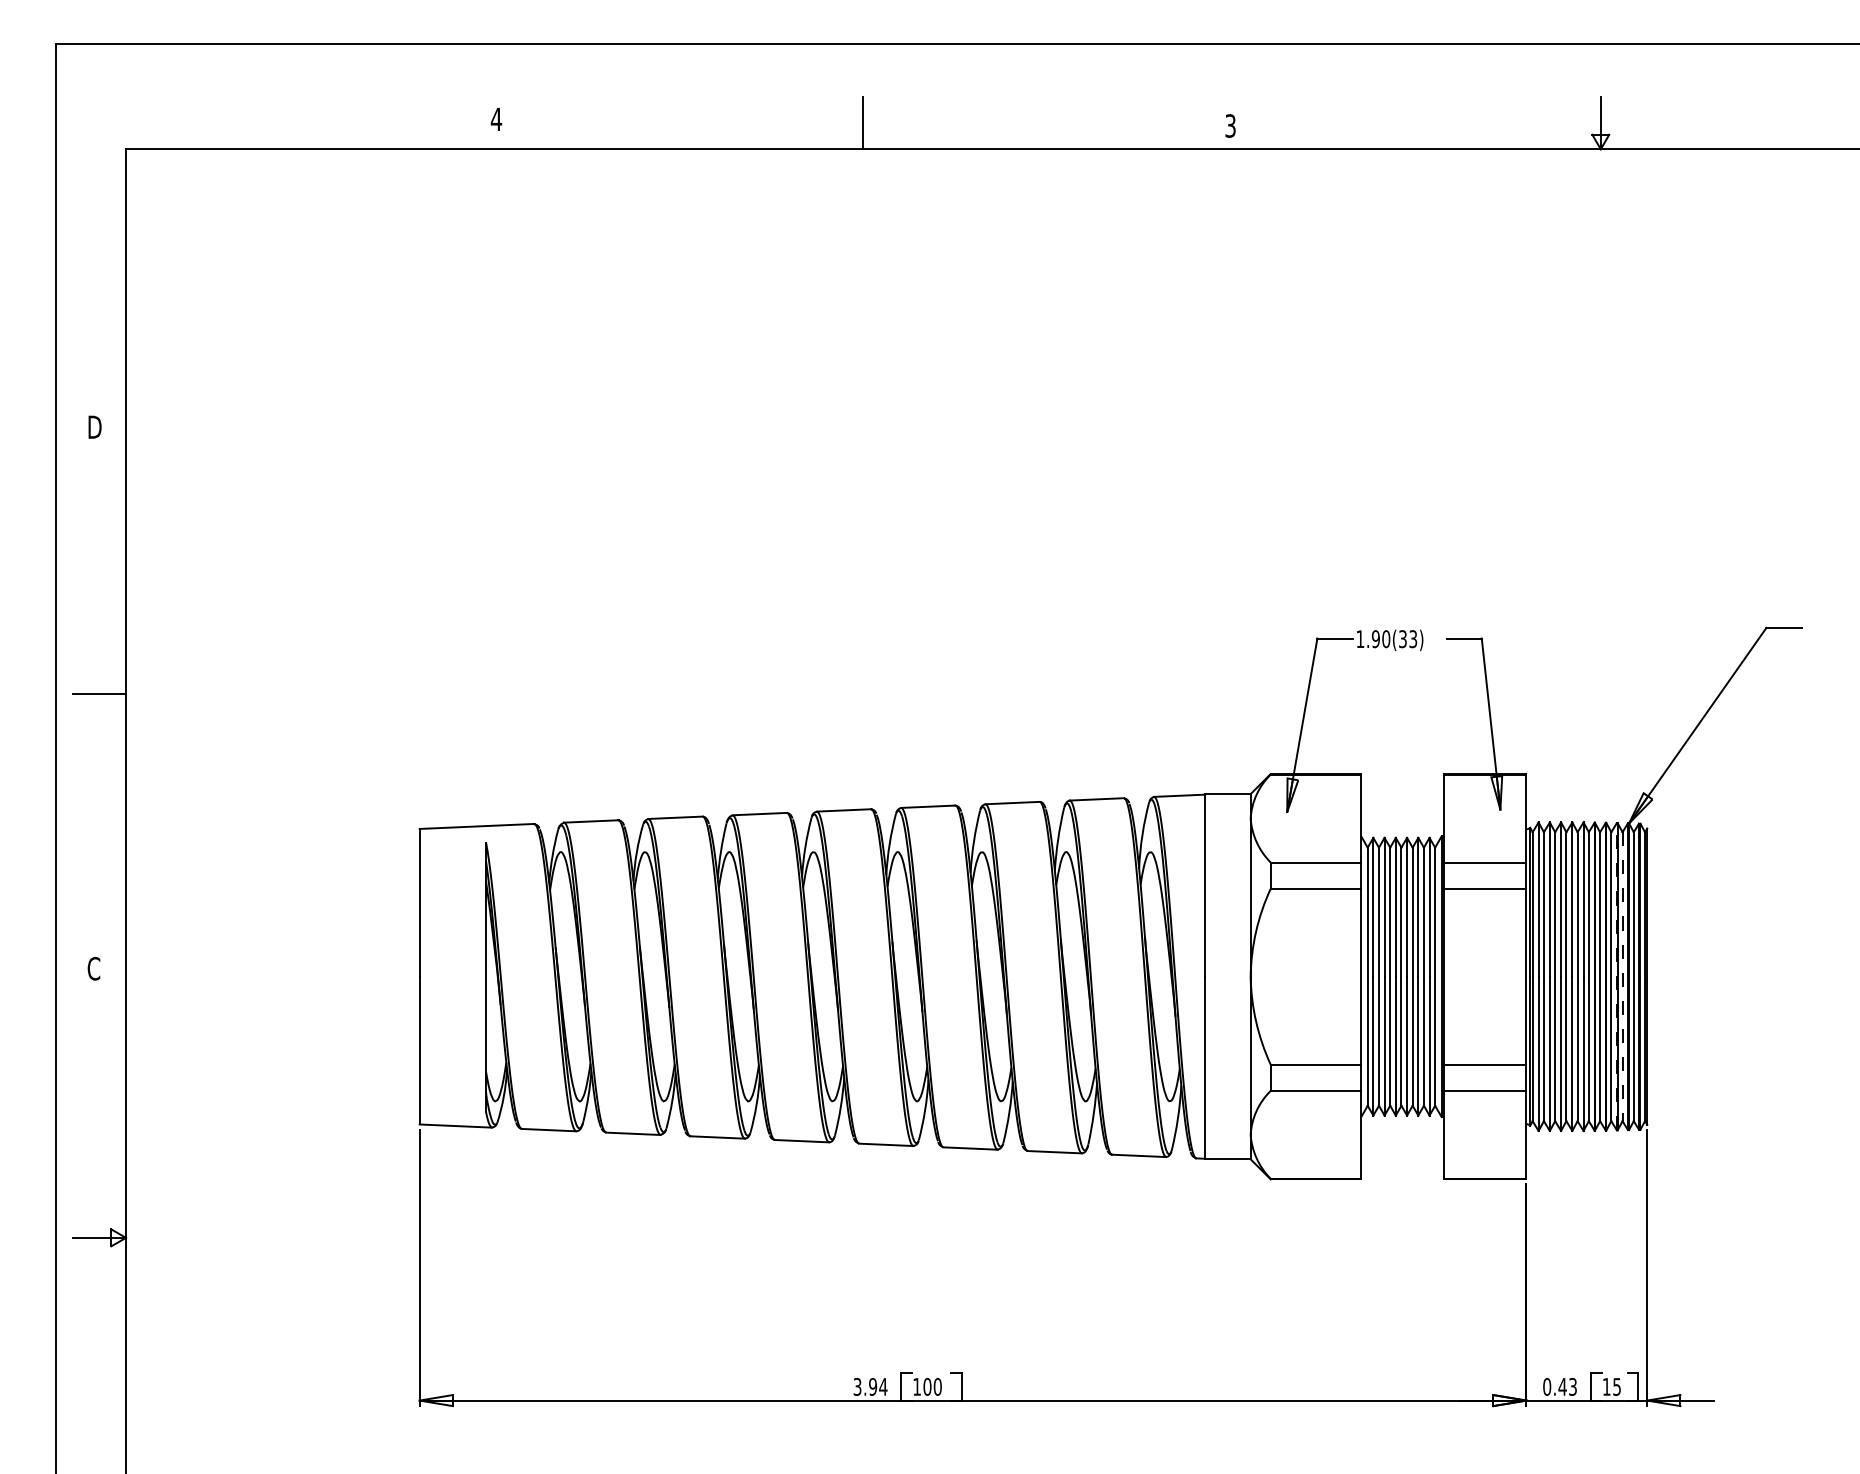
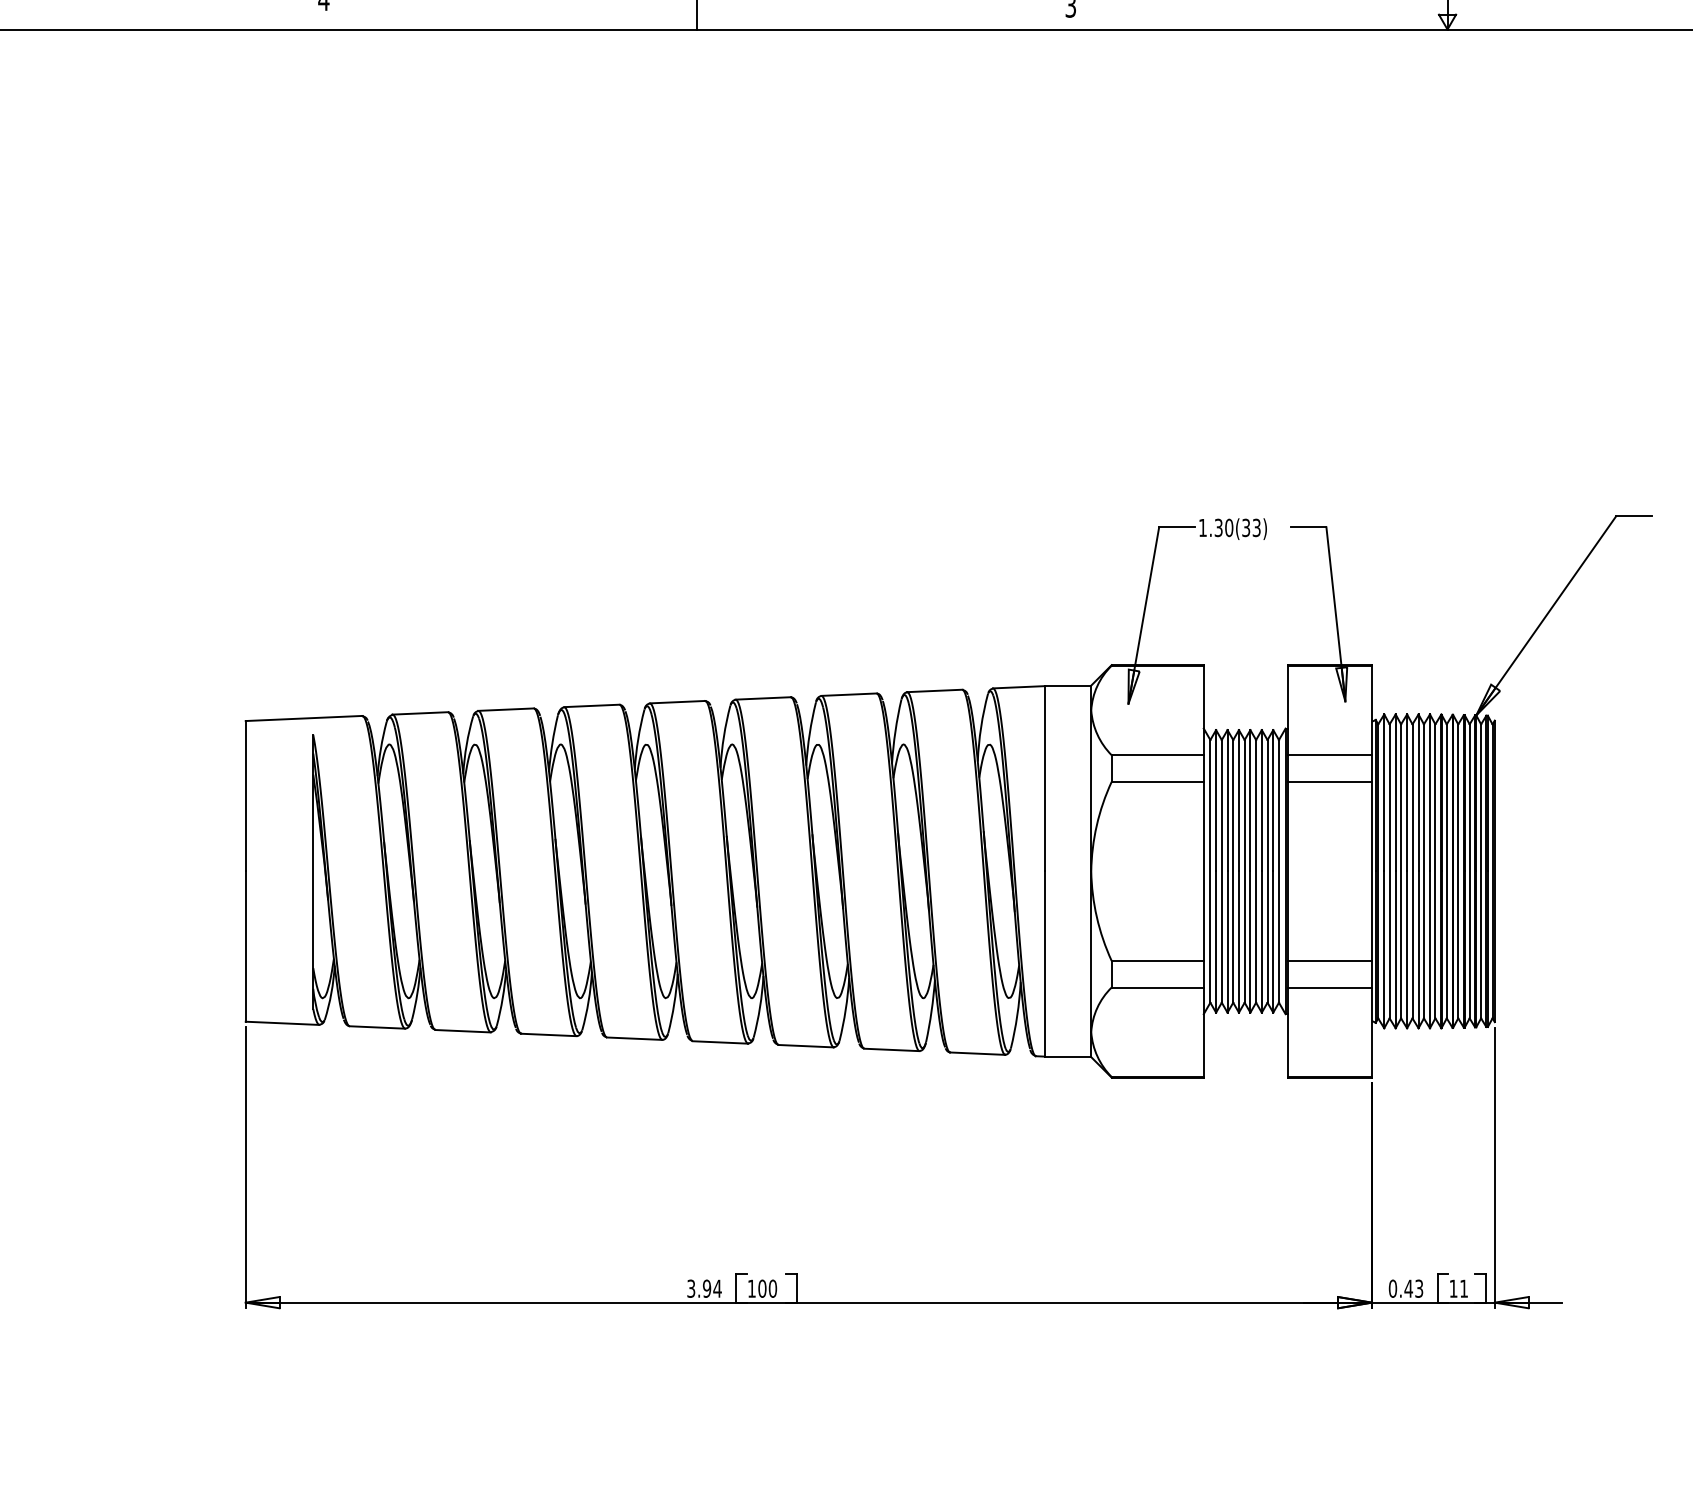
text: (1375, 638) -> (1218, 527), 1.90(33) -> 1.30(33)
line: (1616, 976) -> (1463, 871), dashed -> solid
line: (1622, 976) -> (1469, 871), dashed -> solid
text: (1616, 1386) -> (1463, 1288), 15 -> 11

